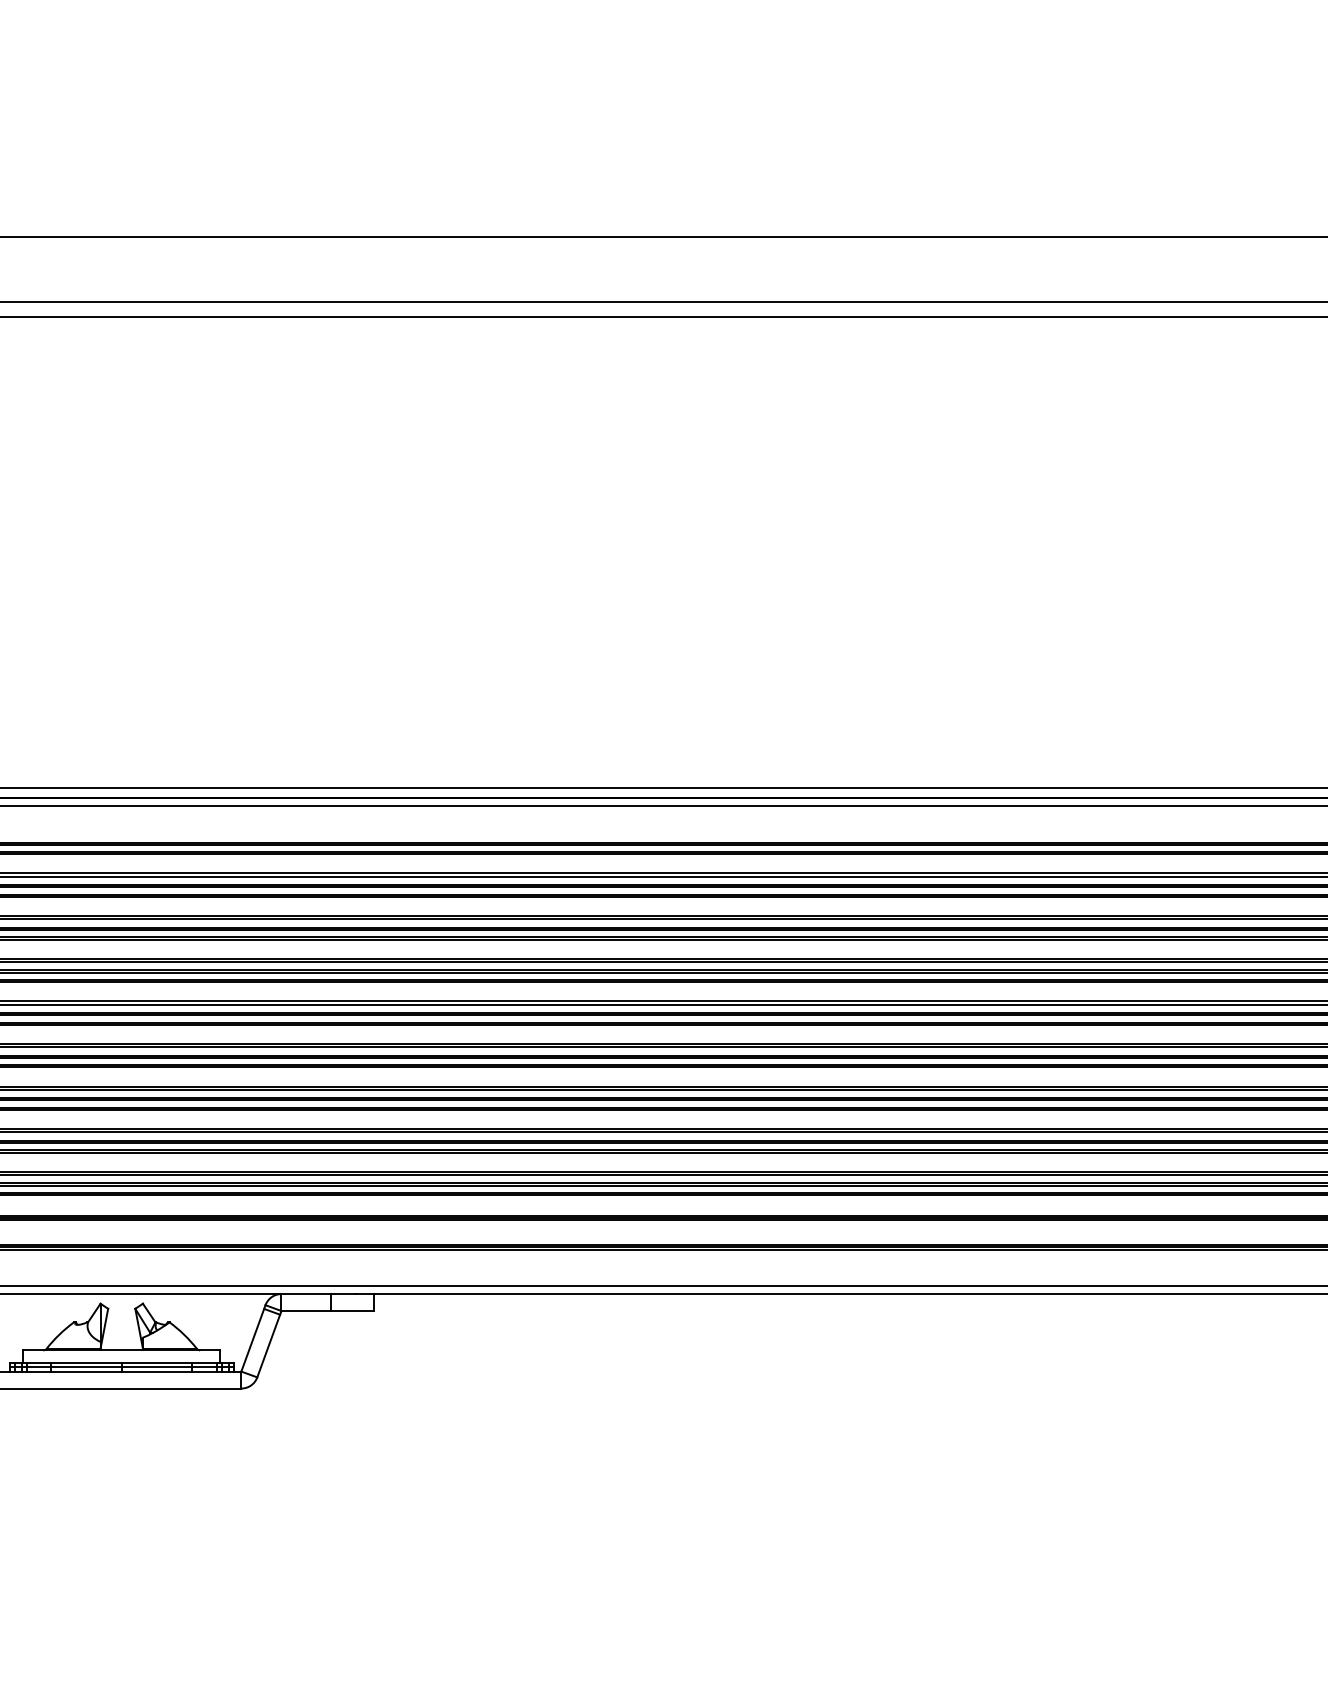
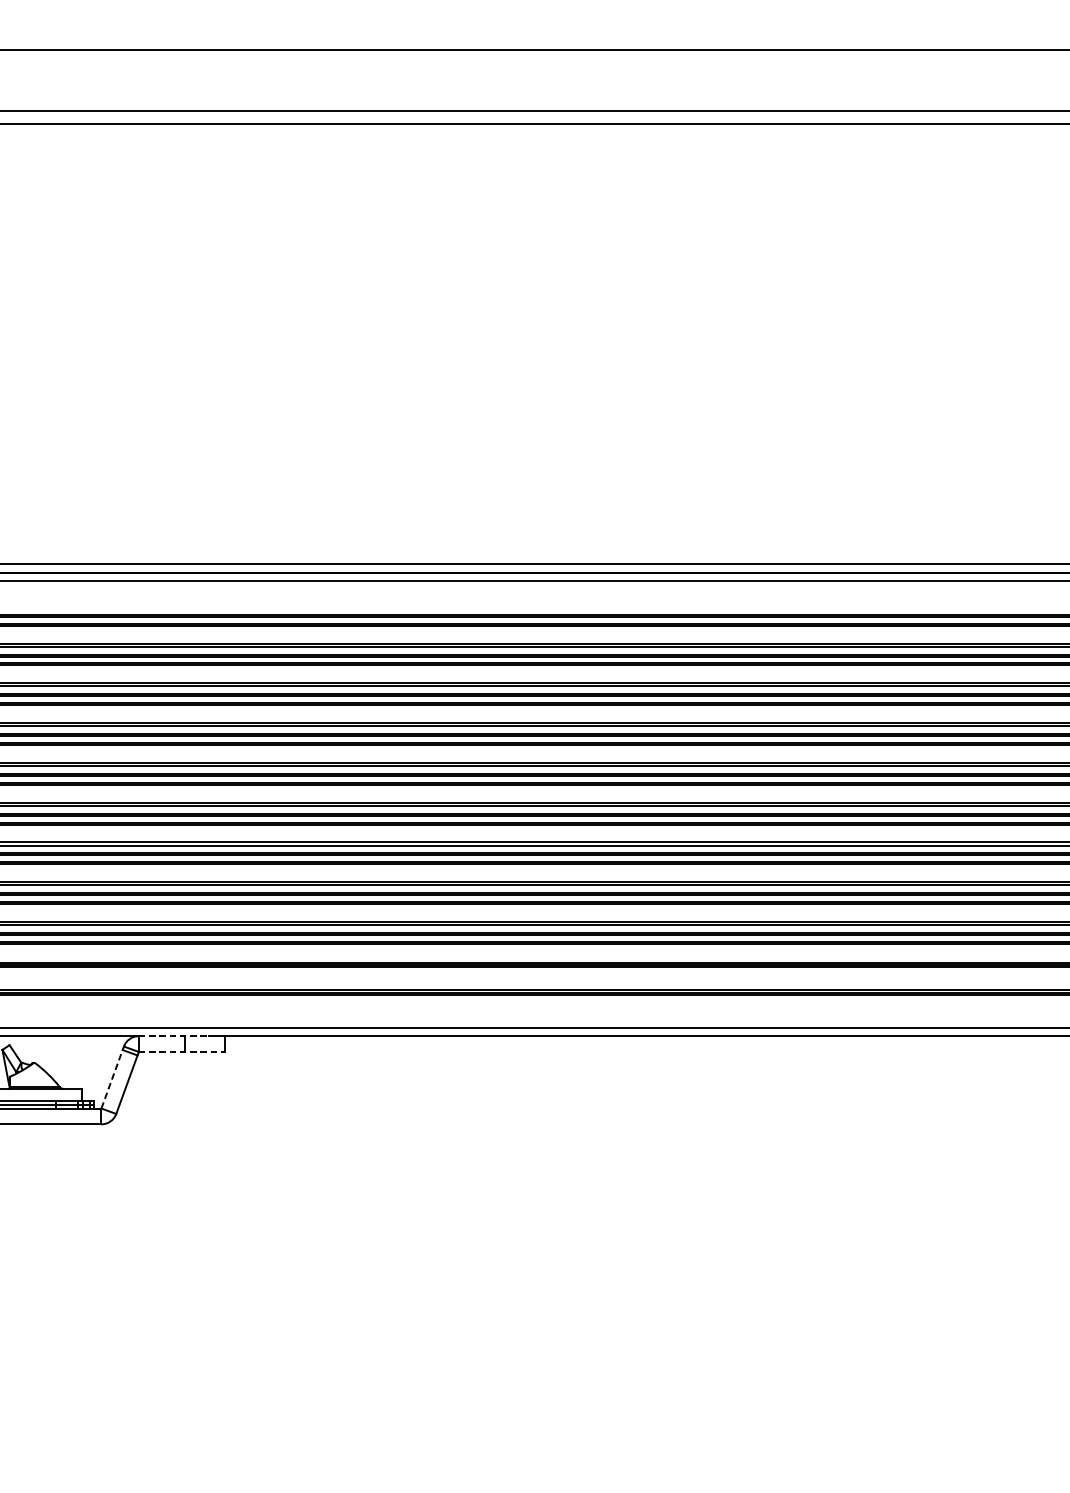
line: (318, 1294) -> (173, 1036), solid -> dashed
line: (328, 1311) -> (182, 1052), solid -> dashed
line: (253, 1337) -> (112, 1076), solid -> dashed

